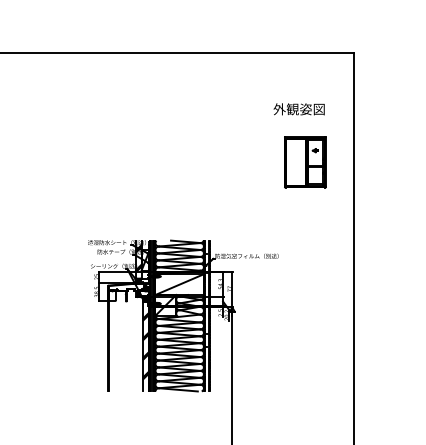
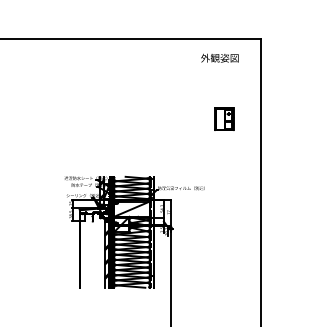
text: (298, 109) -> (219, 58), moved
part: (305, 162) -> (224, 119), size x0.6

